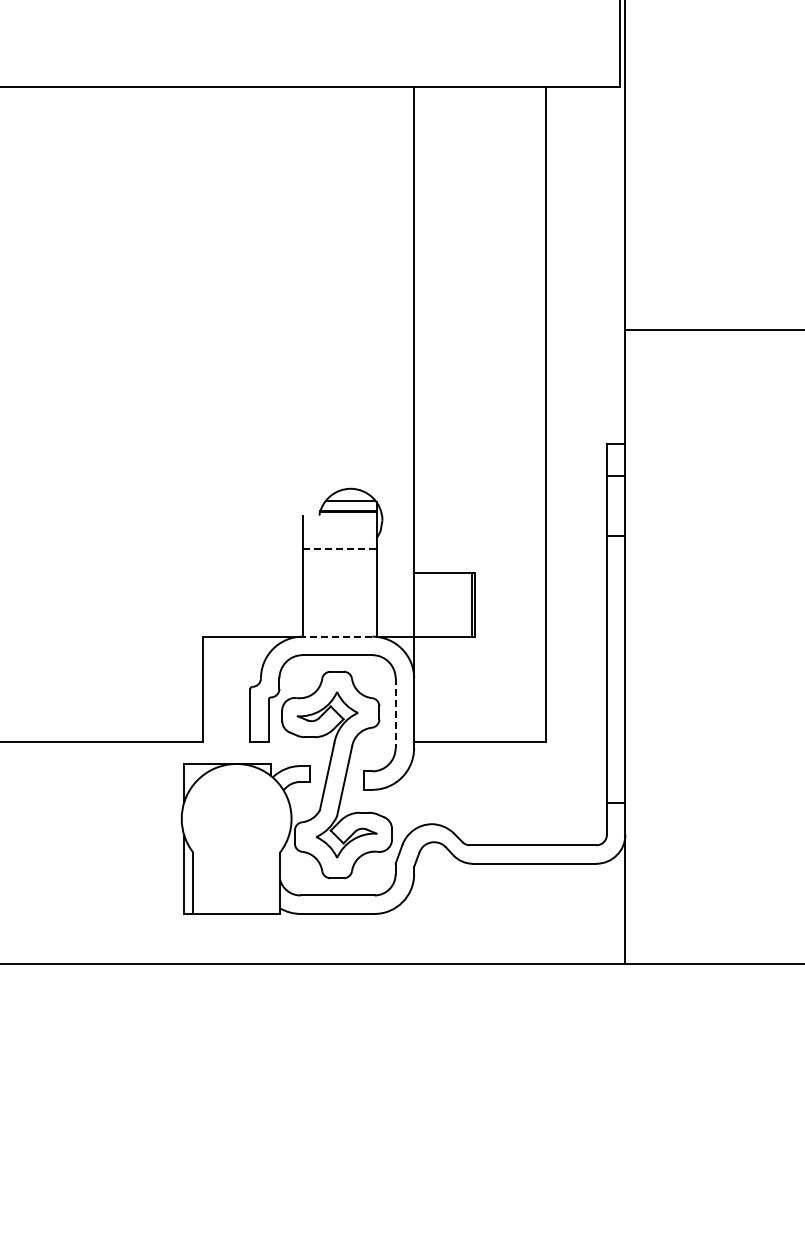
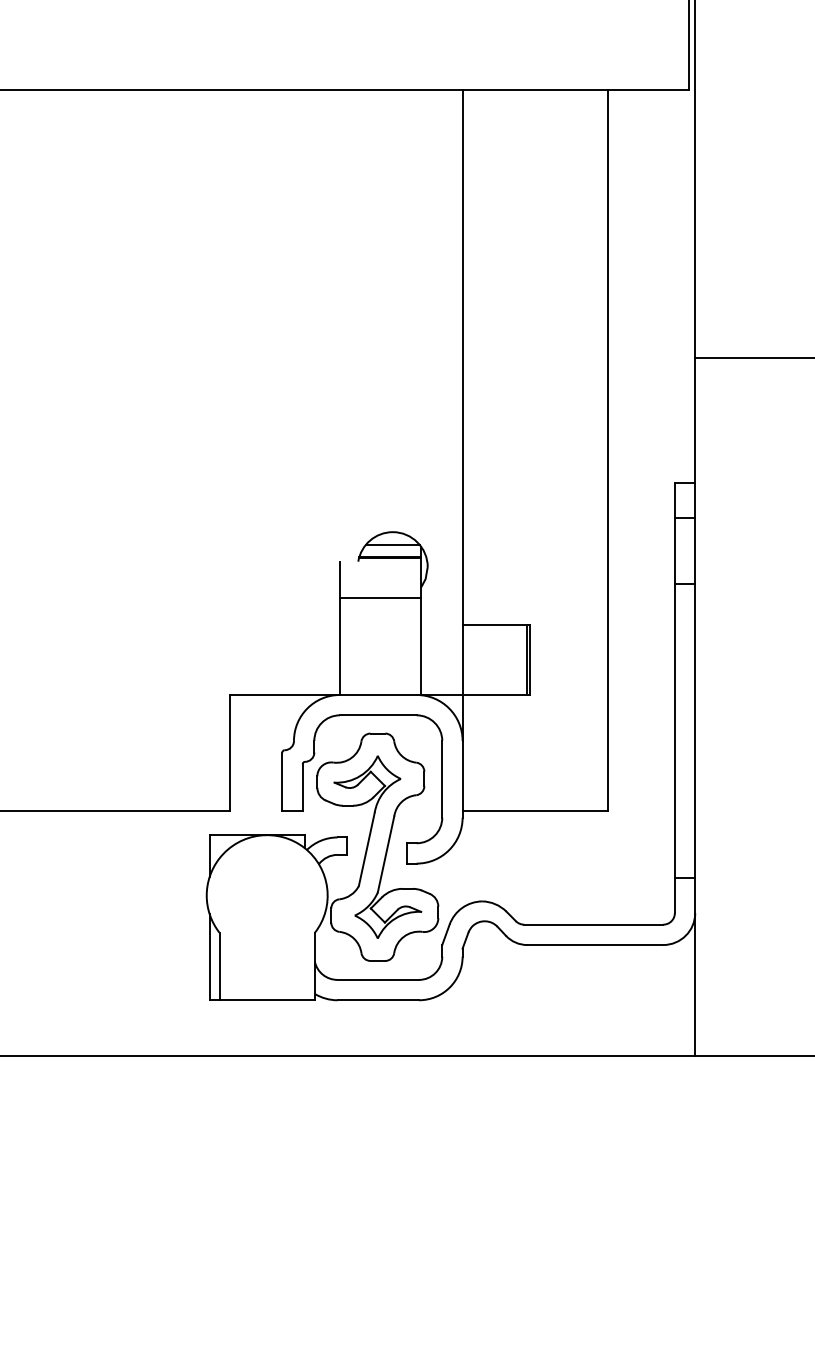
line: (339, 549) -> (380, 599), dashed -> solid
line: (337, 636) -> (378, 694), dashed -> solid
line: (395, 713) -> (442, 779), dashed -> solid

